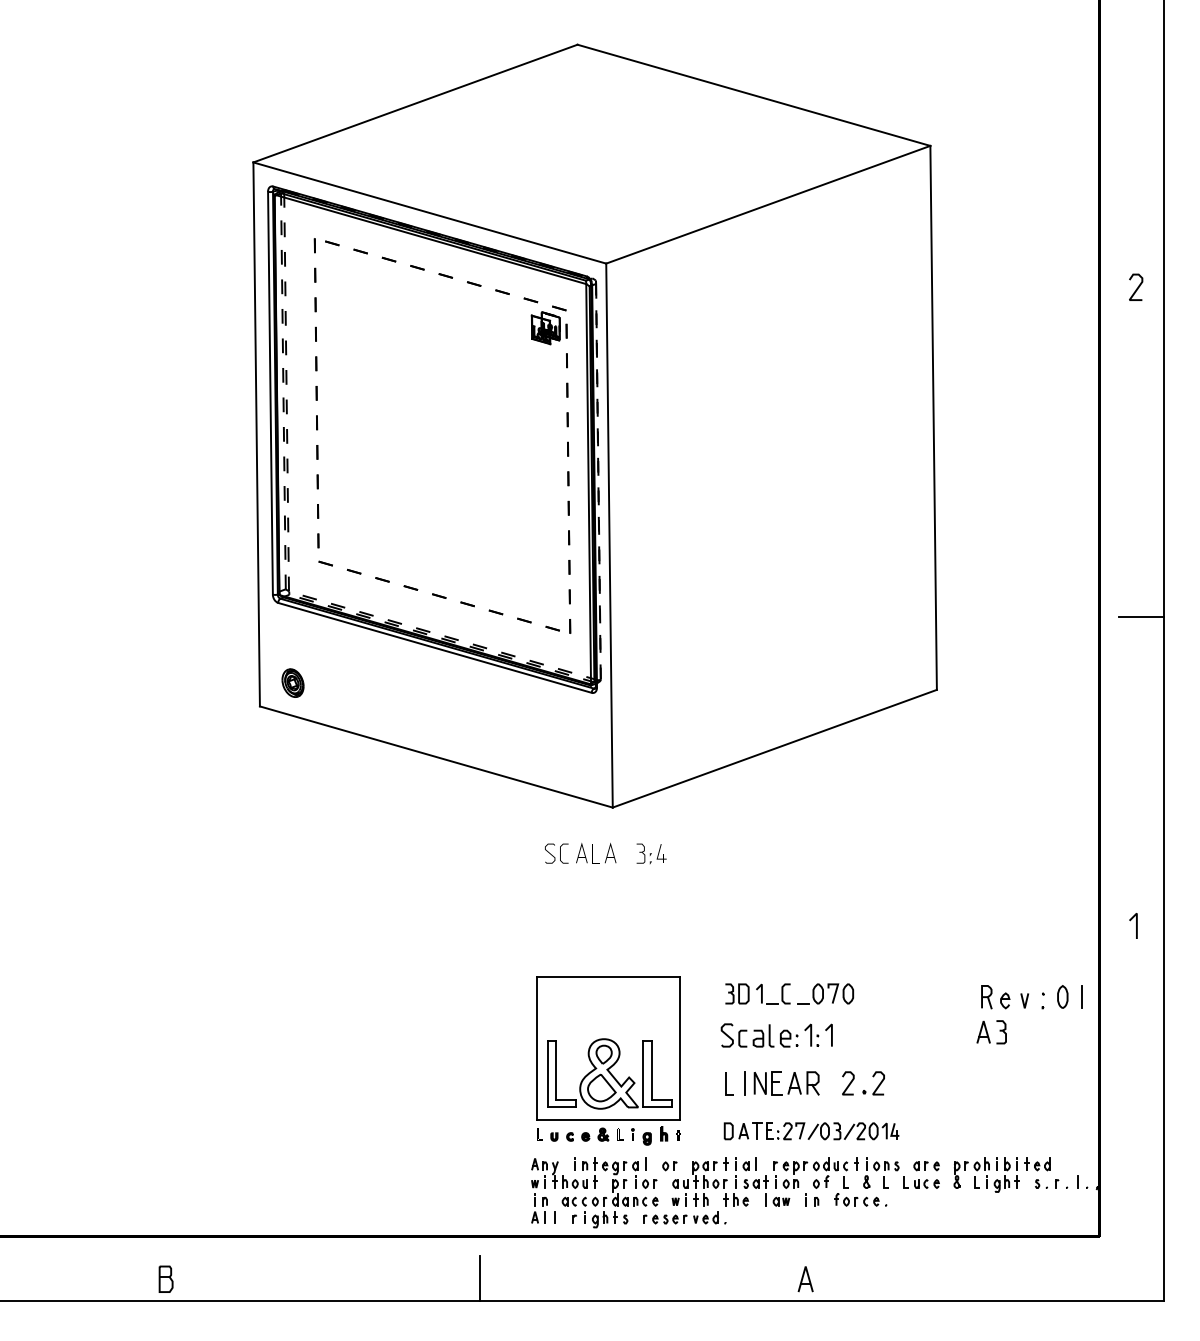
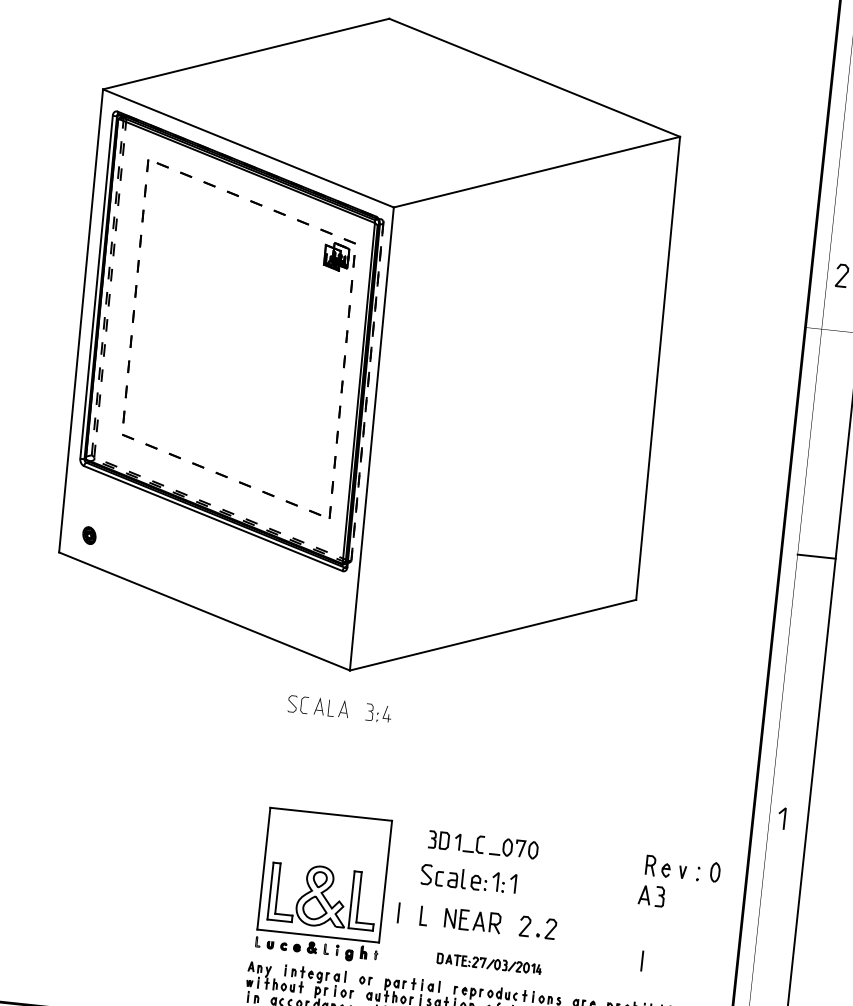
part: (292, 682) -> (89, 535), size x0.7
line: (1081, 996) -> (642, 960), moved
line: (744, 1083) -> (398, 912), moved
part: (811, 1131) -> (489, 963), size x0.7

